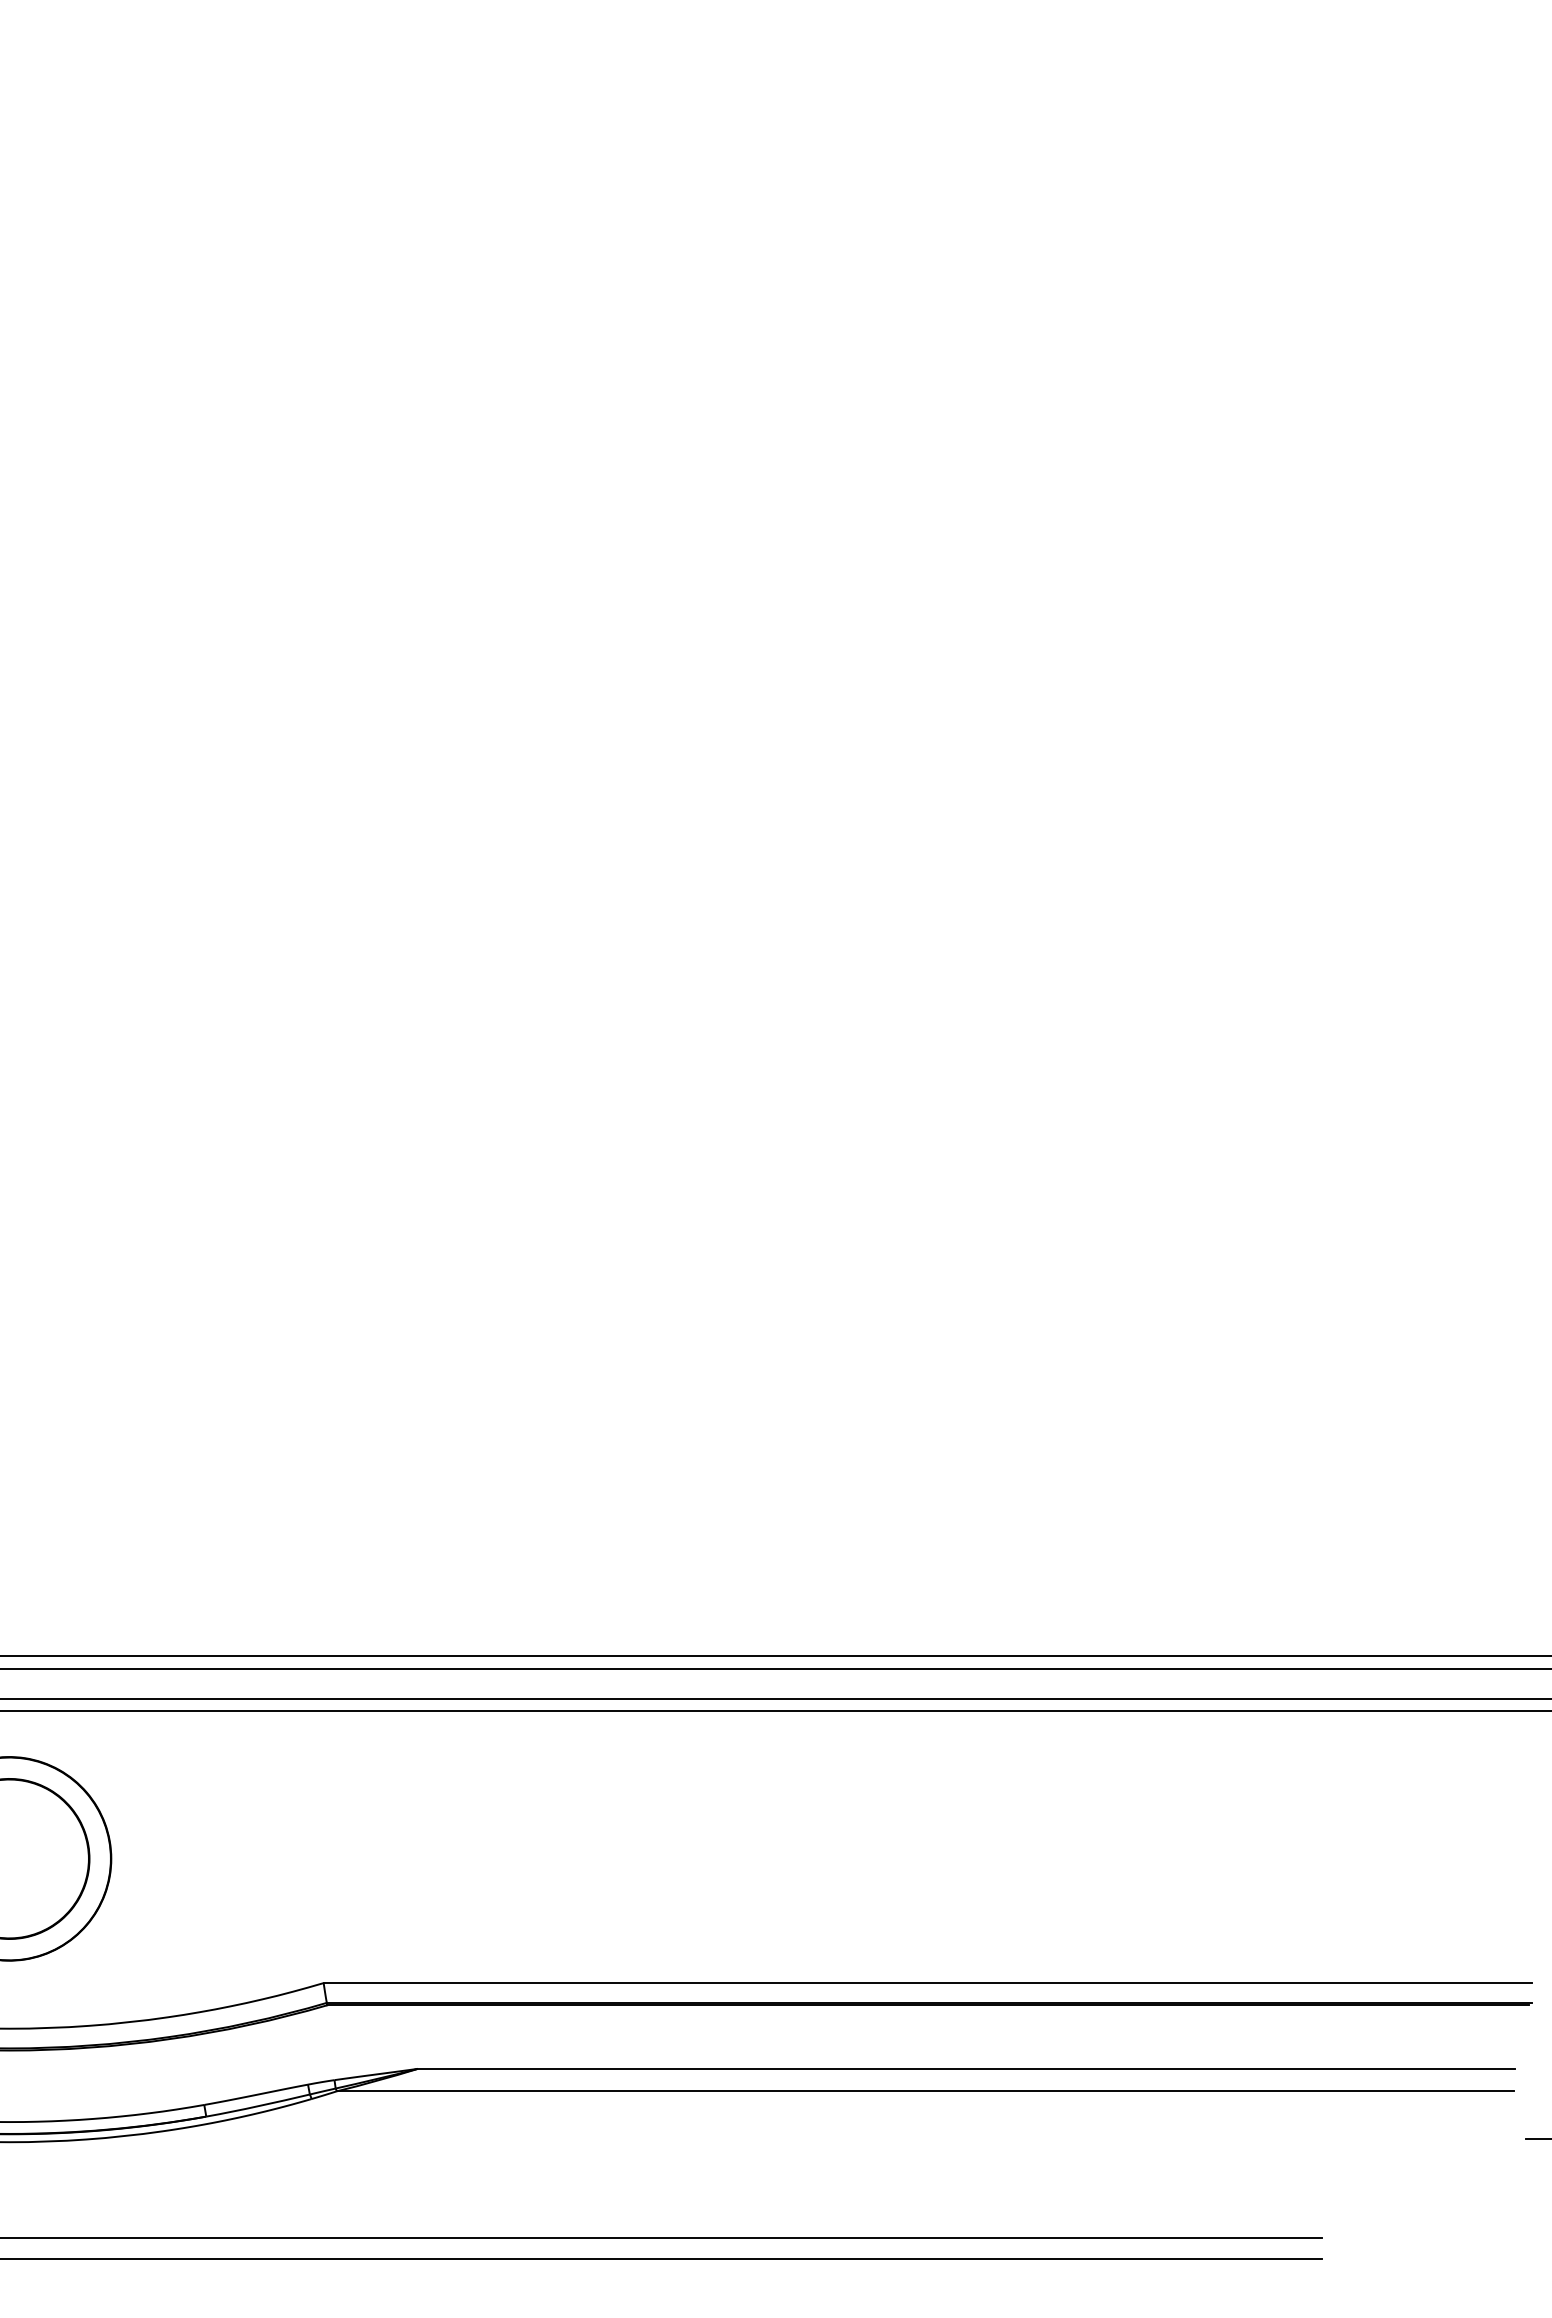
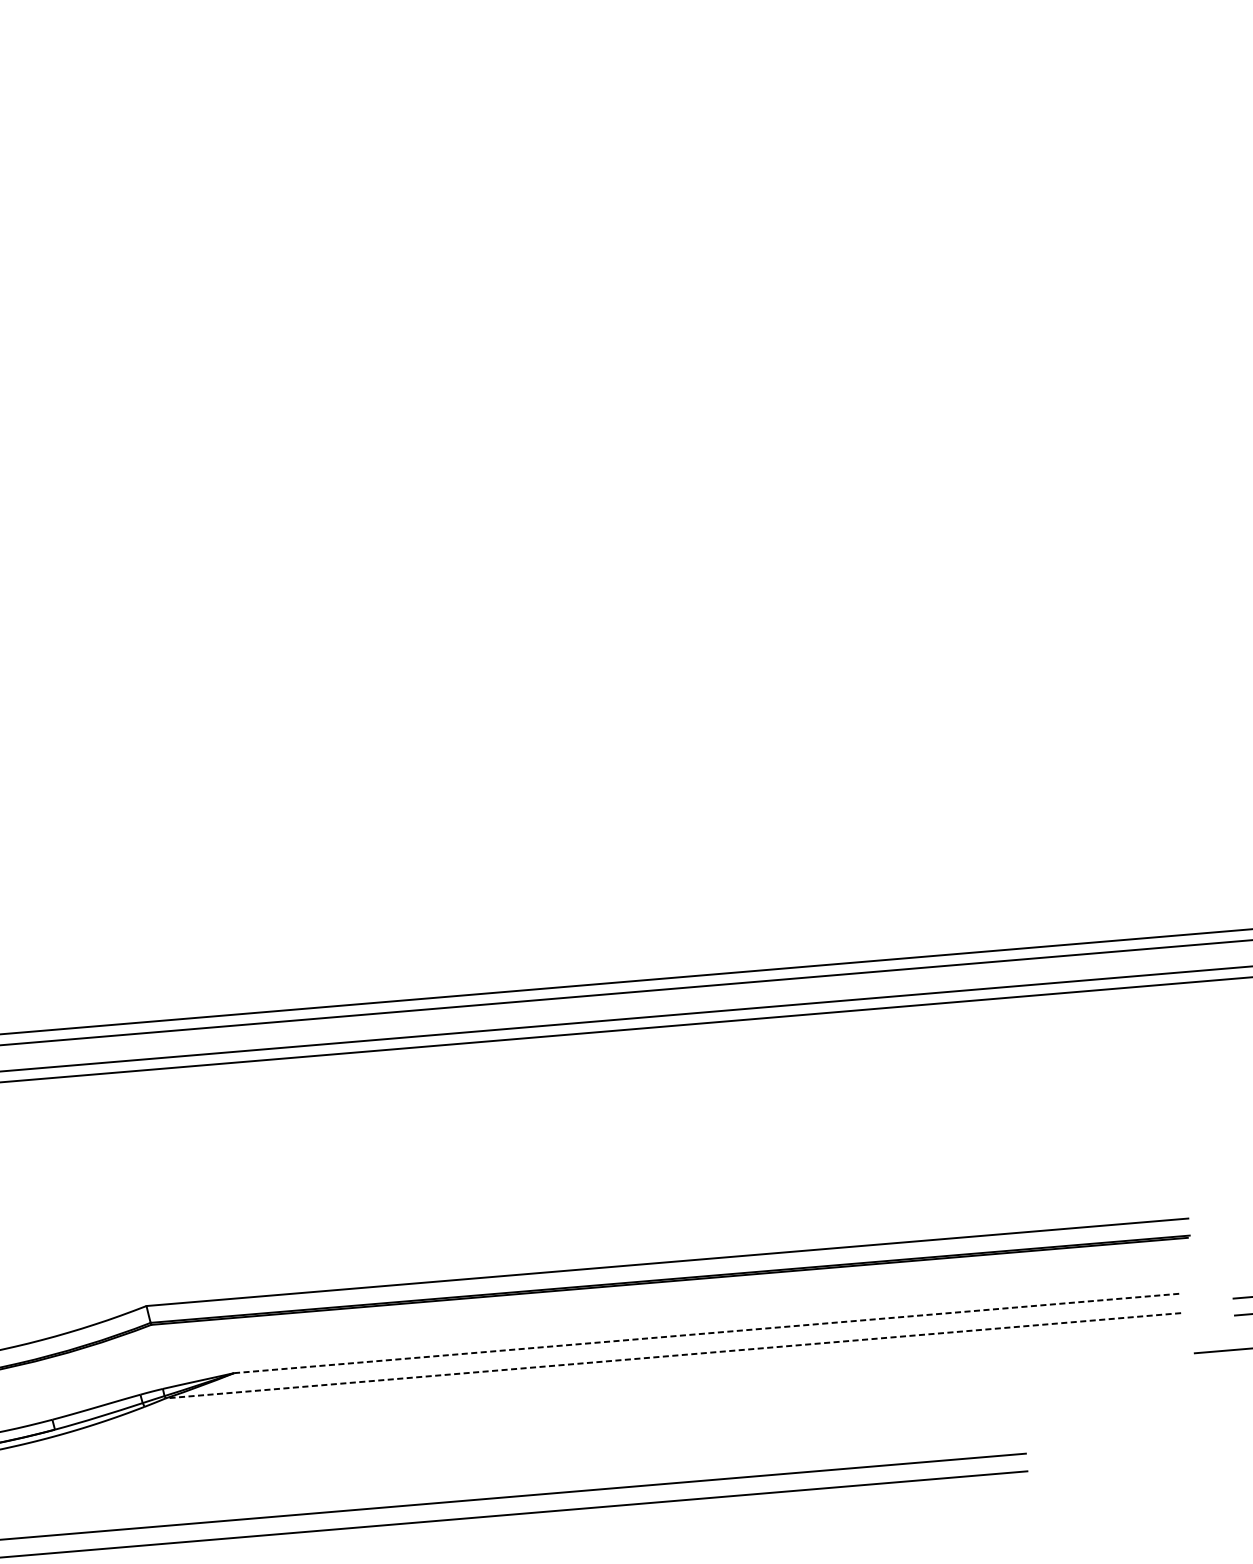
line: (966, 2068) -> (707, 1333), solid -> dashed
line: (925, 2091) -> (673, 1355), solid -> dashed

